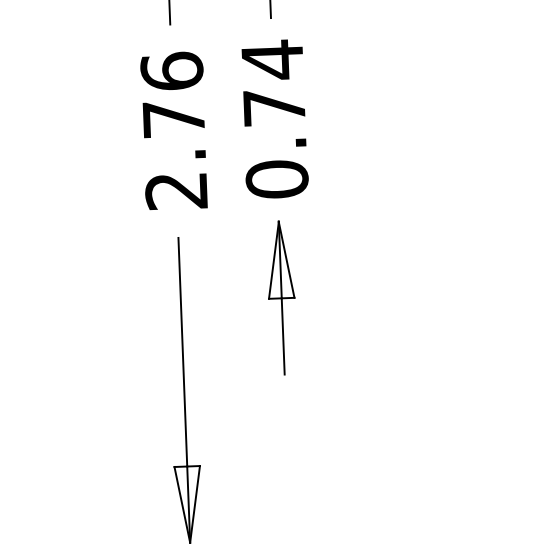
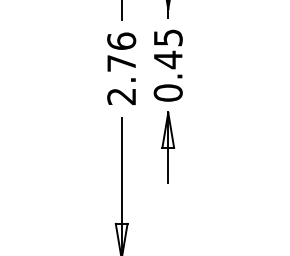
text: (273, 82) -> (168, 48), 0.74 -> 0.45

